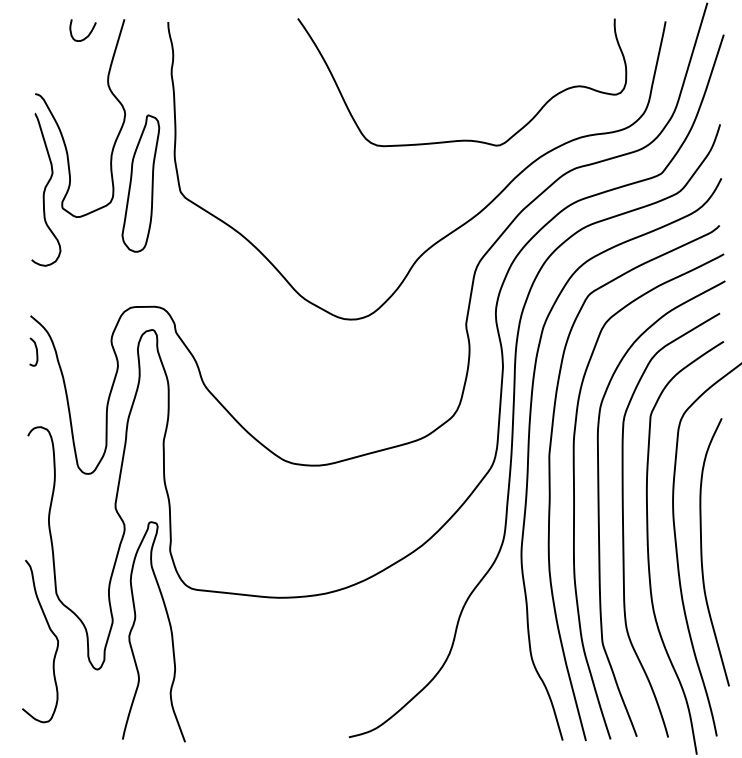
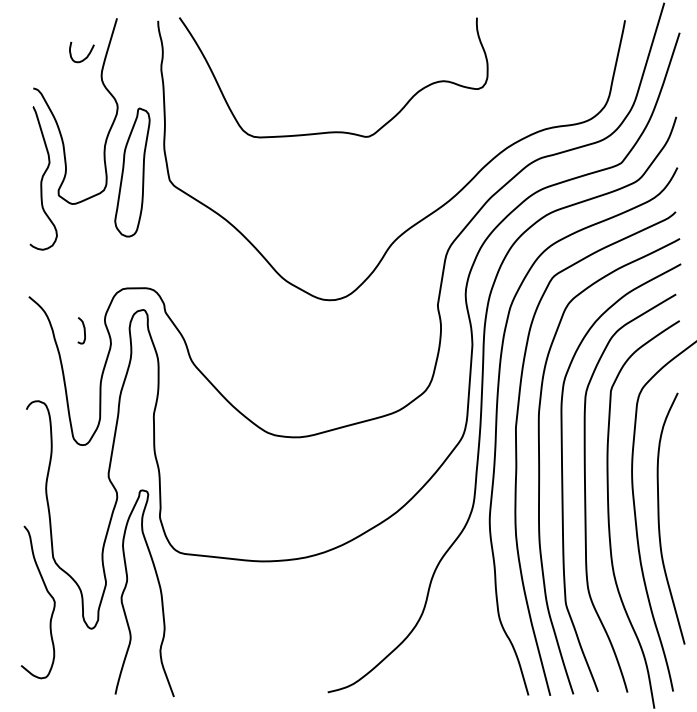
curve: (87, 35) -> (86, 56), moved
curve: (462, 139) -> (333, 131), moved
curve: (36, 351) -> (84, 330), moved

